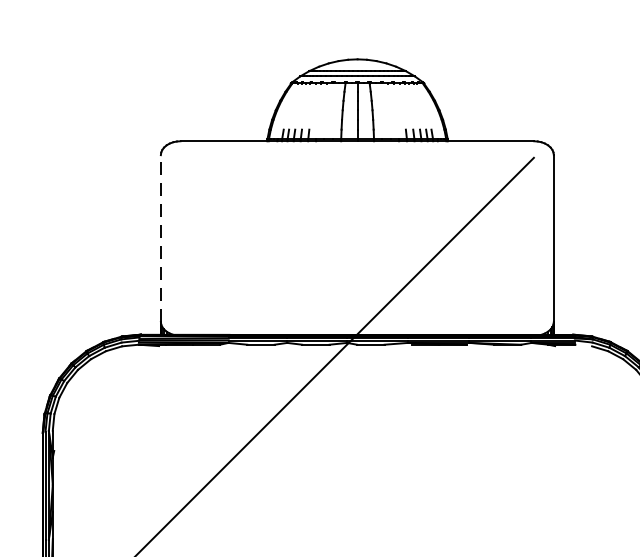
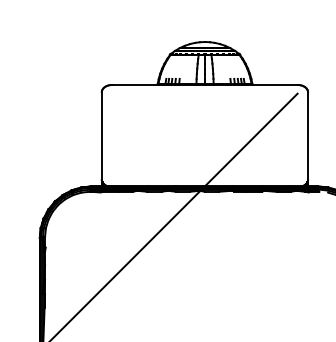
line: (160, 239) -> (101, 136), dashed -> solid

